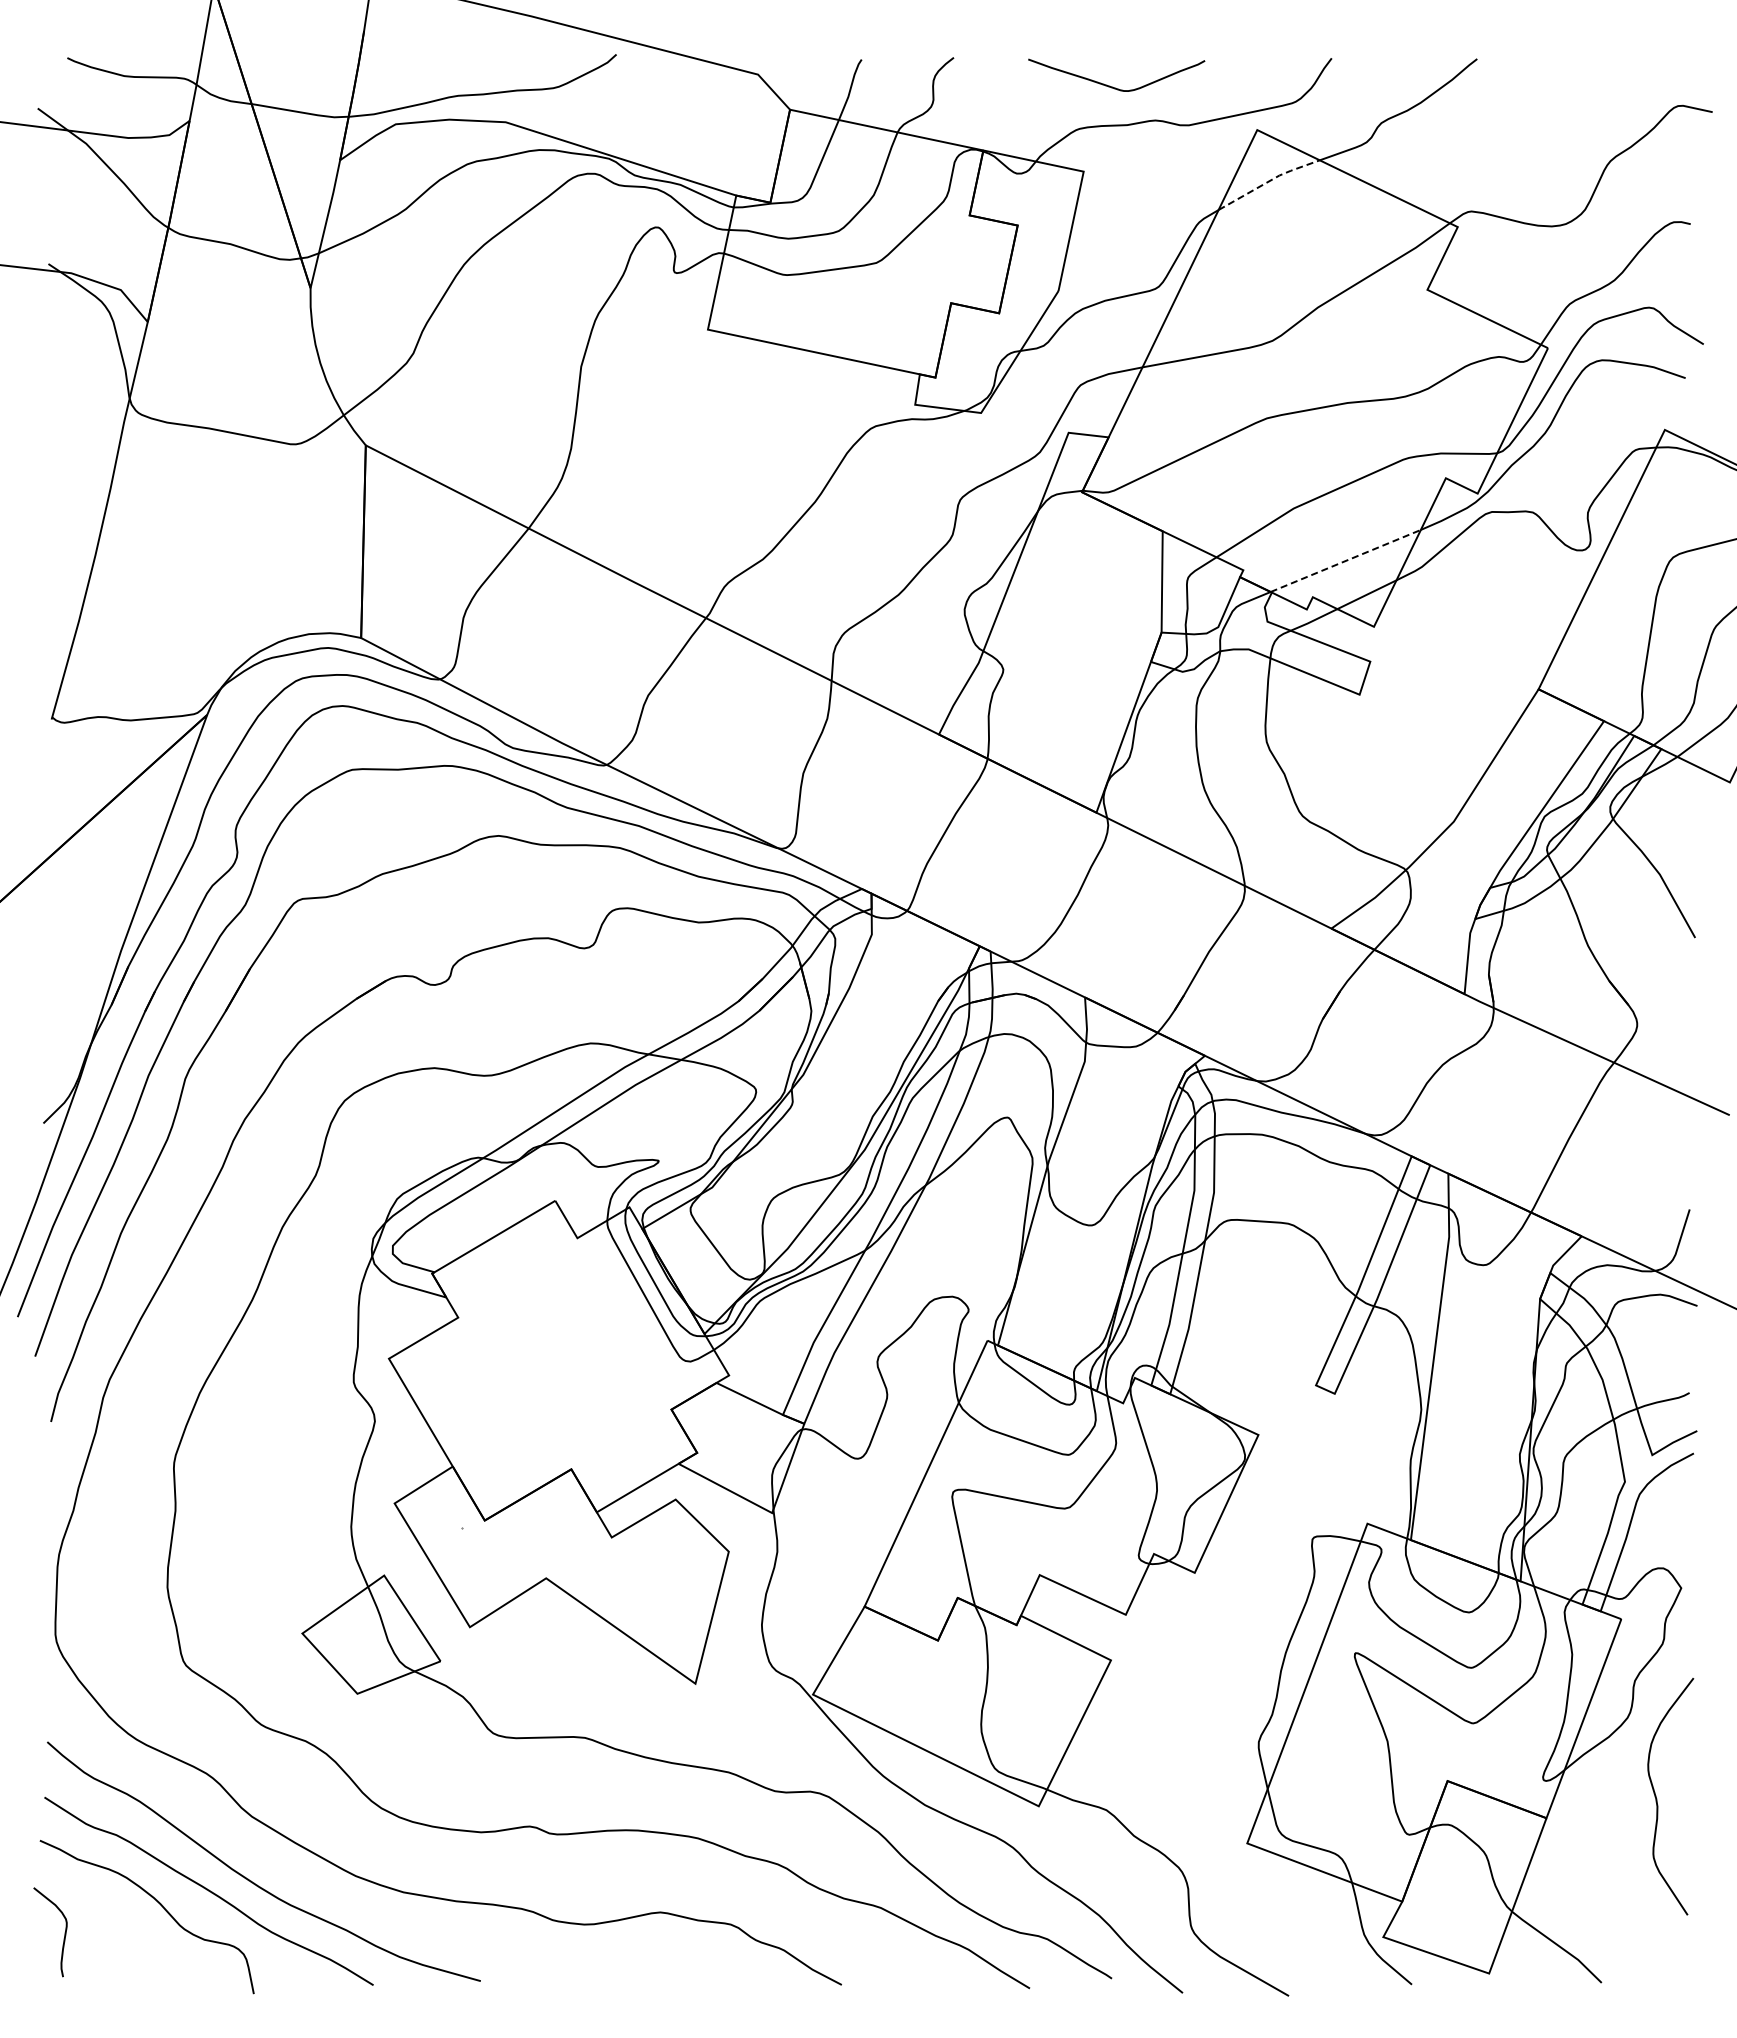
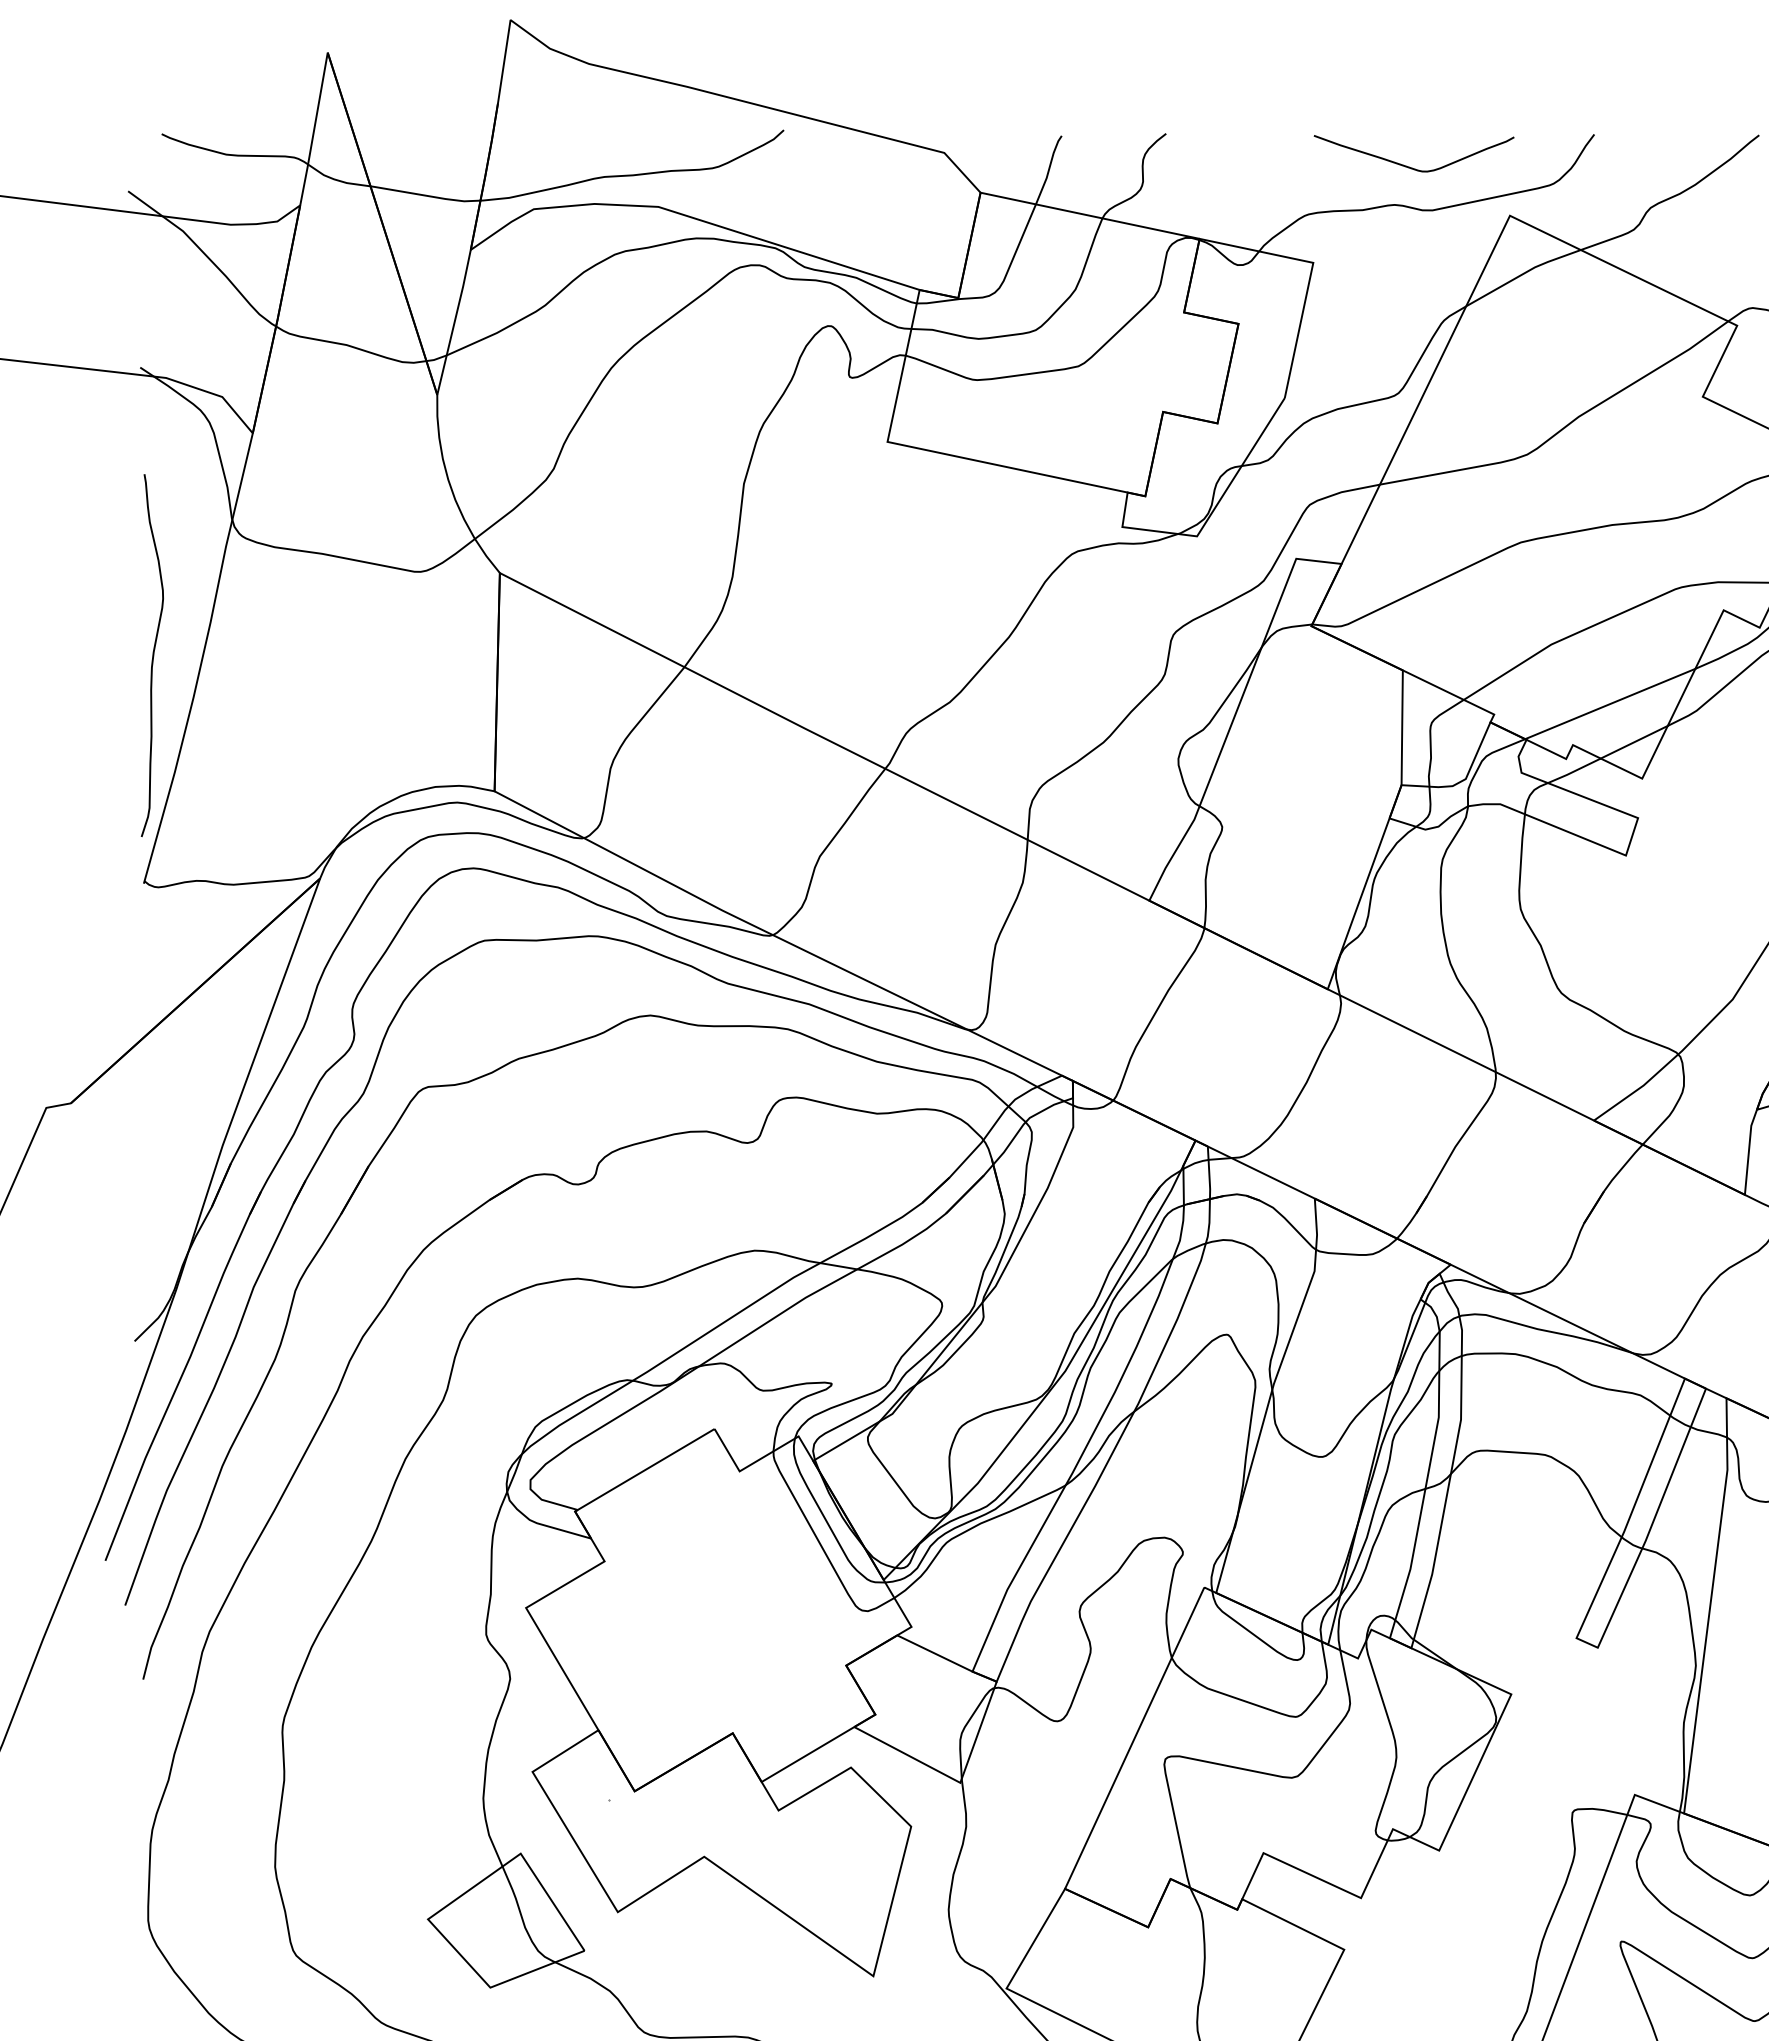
curve: (1112, 86) -> (1409, 166), moved
line: (1268, 181) -> (1522, 274), dashed -> solid
curve: (59, 518) -> (152, 655), added
line: (1346, 560) -> (1611, 703), dashed -> solid

